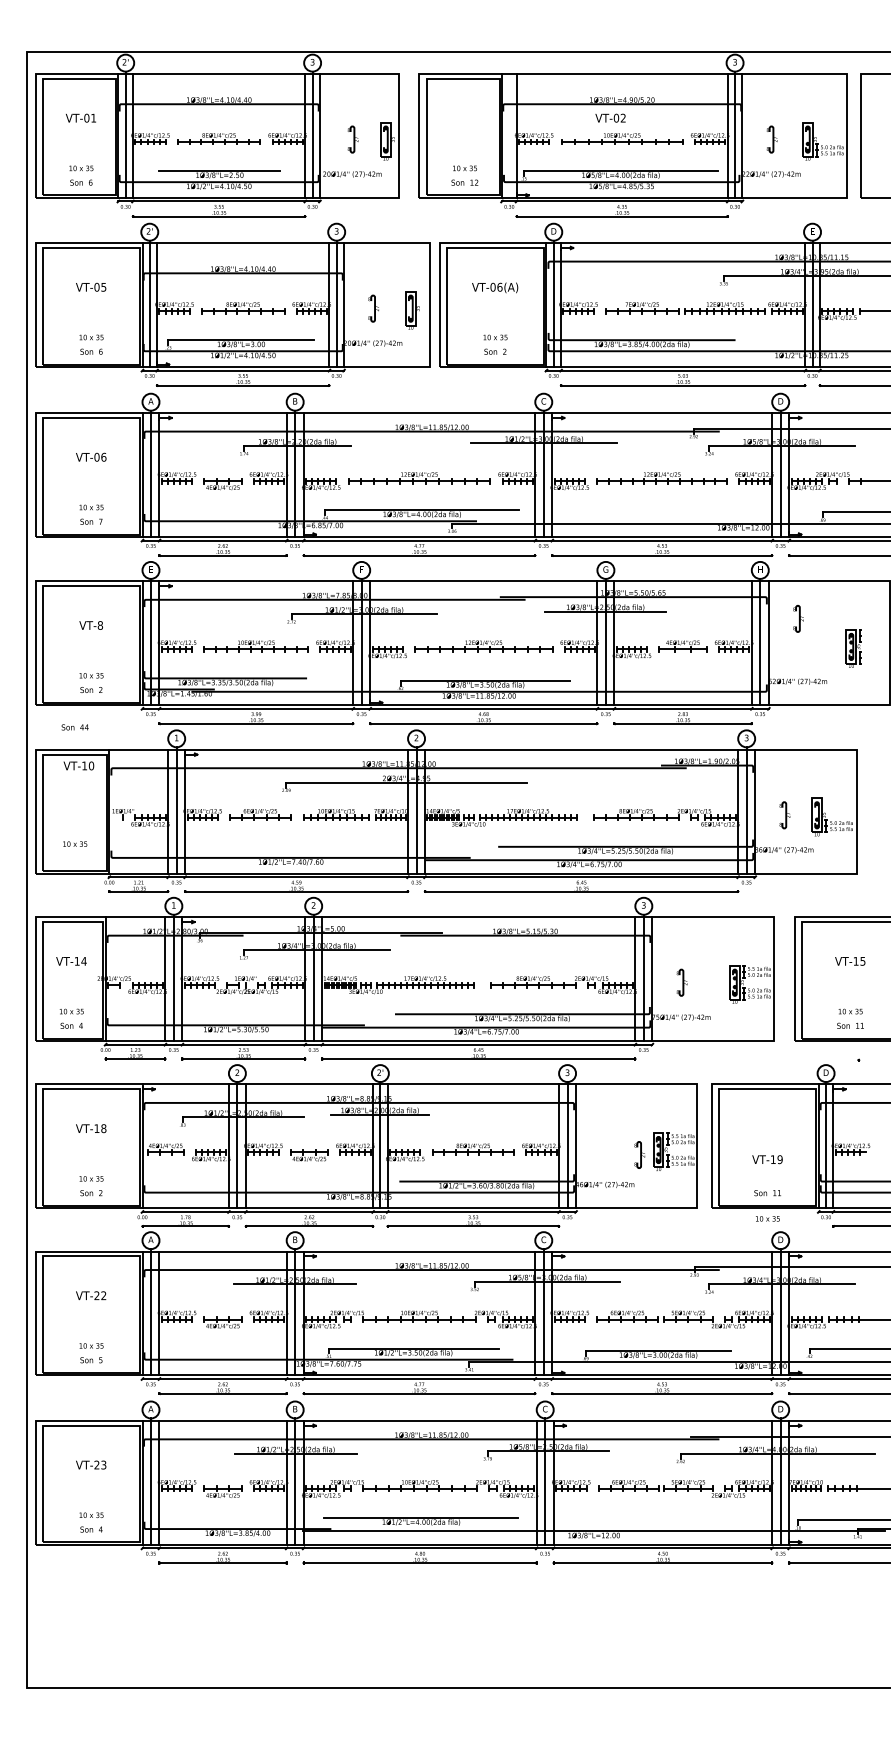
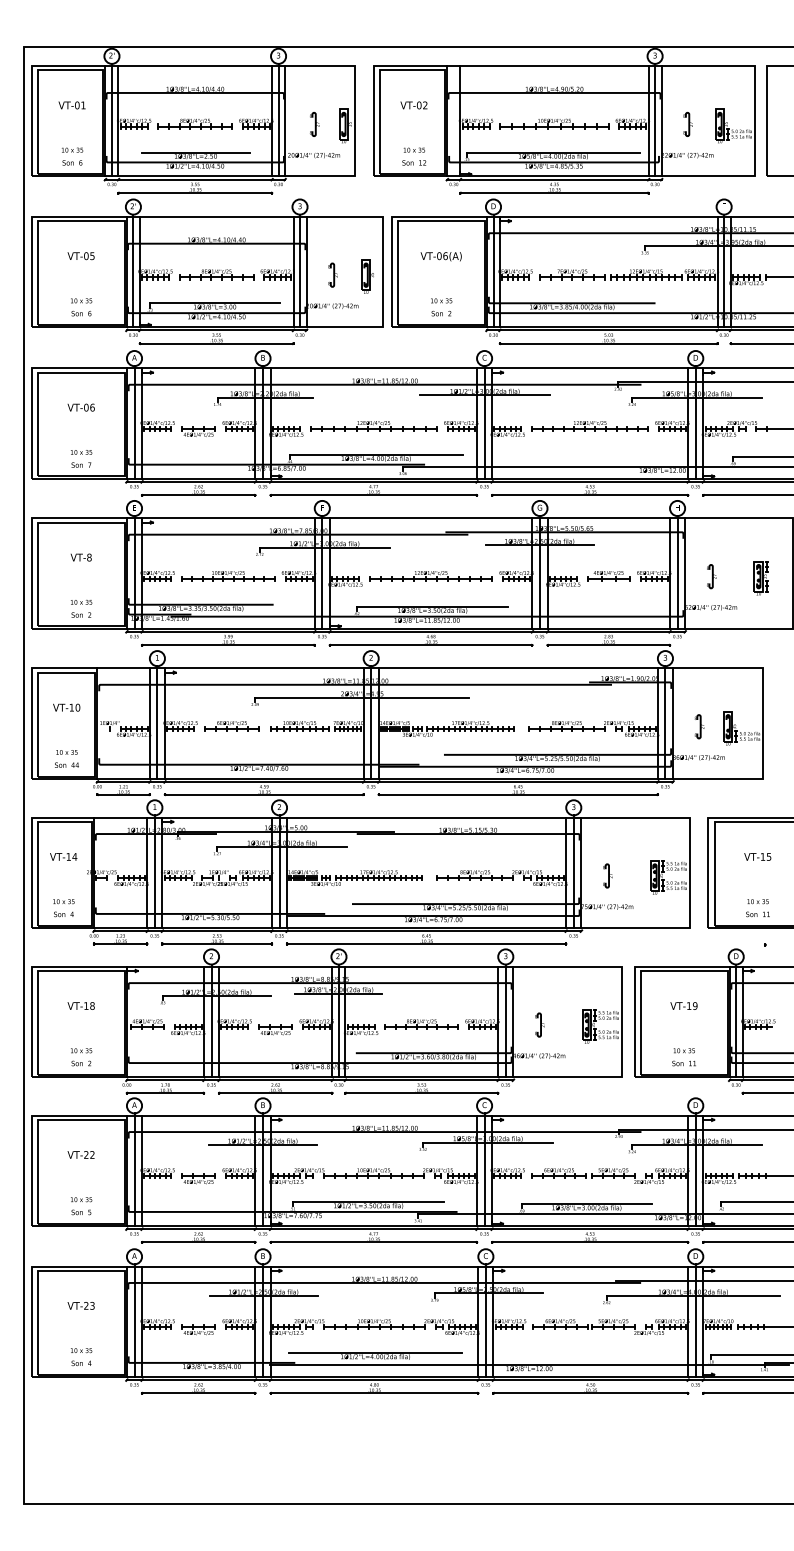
text: (610, 117) -> (413, 104), moved
part: (798, 618) -> (711, 576), moved
text: (74, 727) -> (66, 765), moved
text: (78, 765) -> (66, 707), moved
part: (639, 1154) -> (539, 1024), moved
text: (767, 1159) -> (683, 1005), moved
text: (767, 1218) -> (683, 1050), moved

